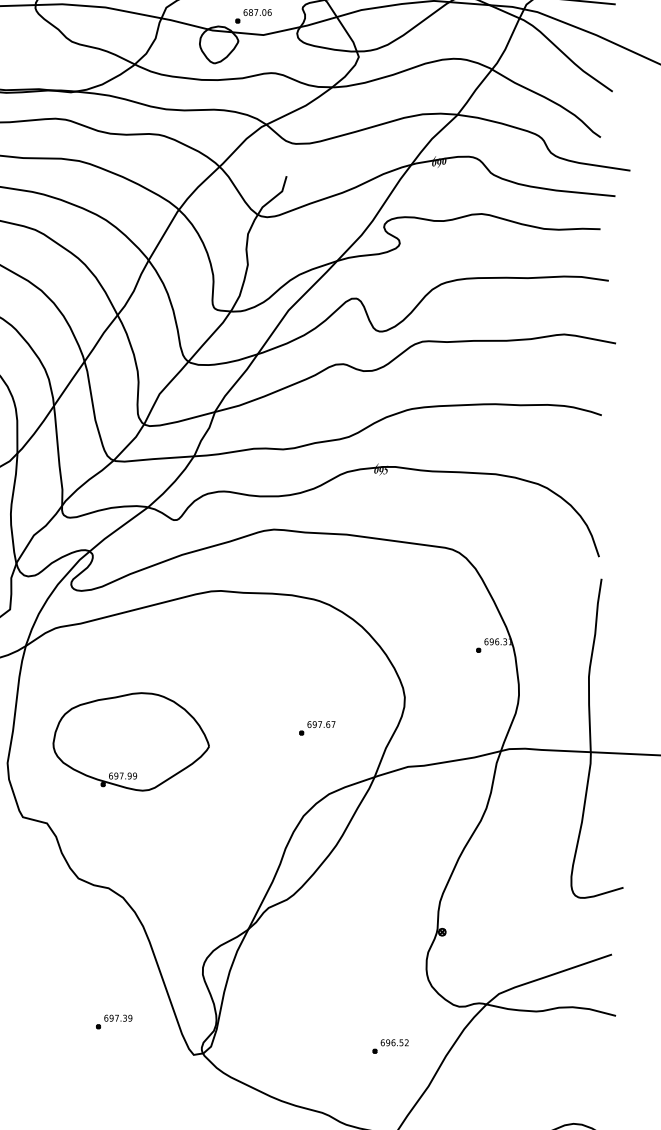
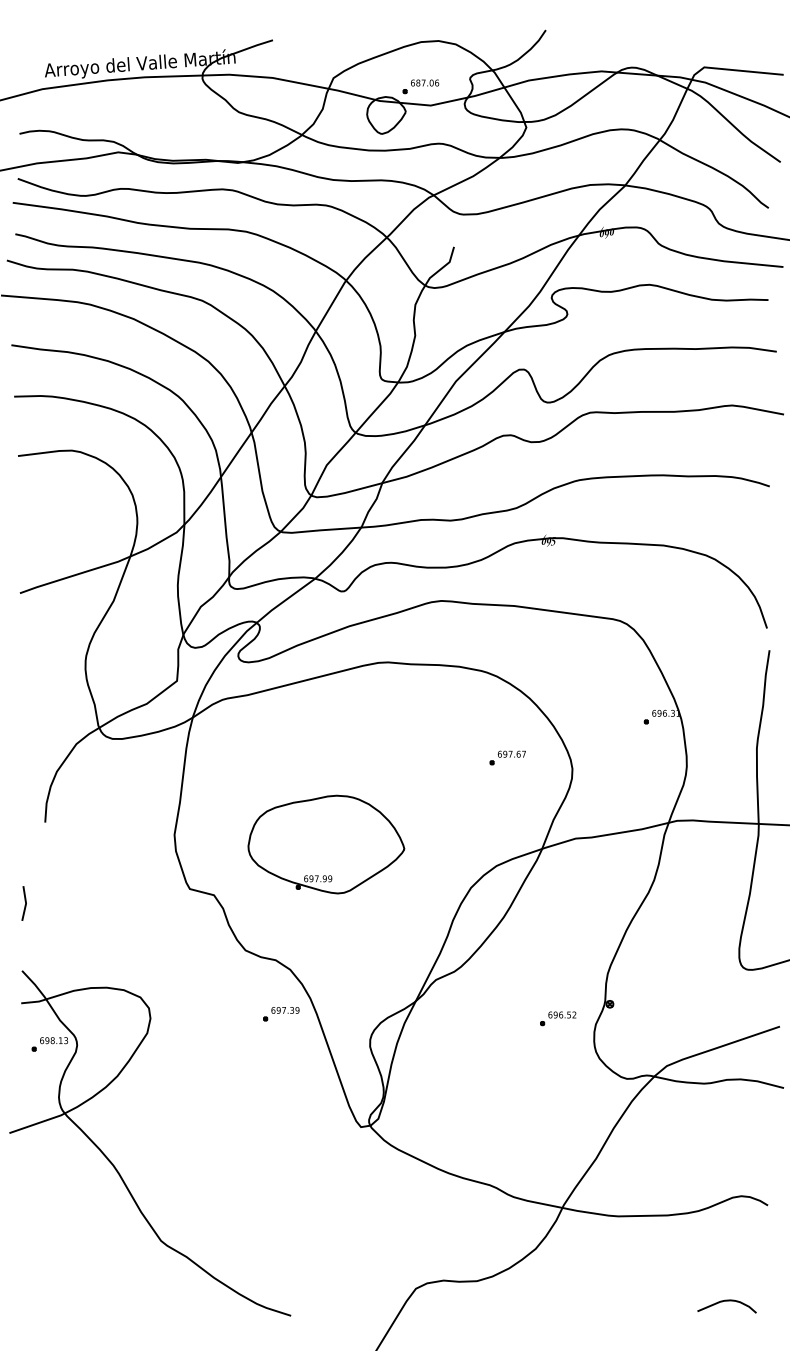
part: (317, 727) -> (507, 757), moved
part: (131, 741) -> (326, 844), moved
part: (114, 1022) -> (281, 1014), moved
part: (390, 1046) -> (558, 1018), moved

